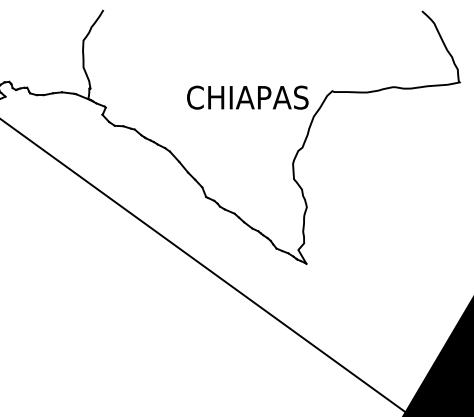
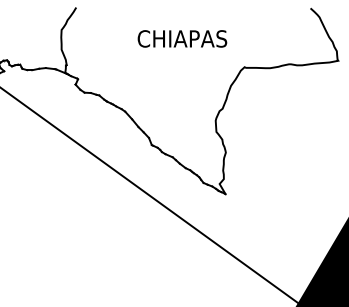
text: (247, 97) -> (182, 38), moved

